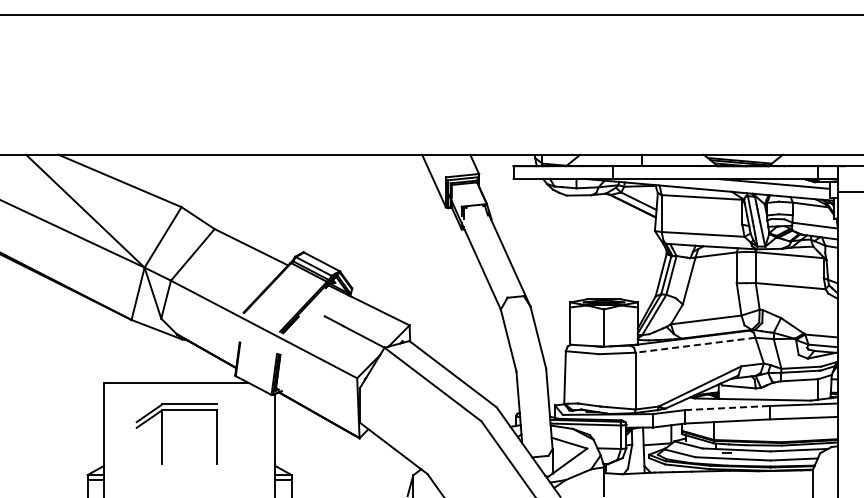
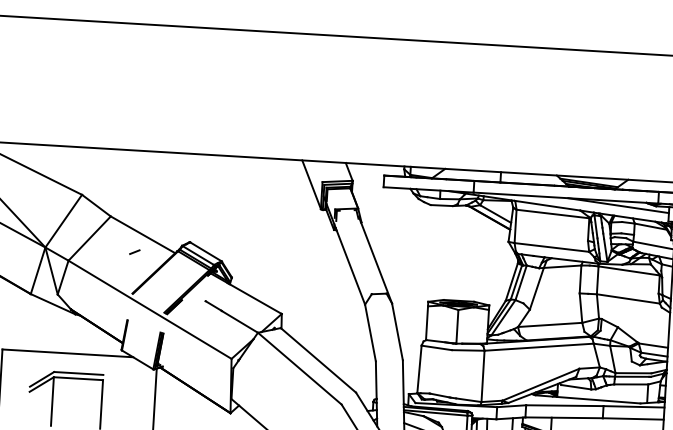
line: (243, 266) -> (134, 251), added
line: (695, 345) -> (539, 347), dashed -> solid
line: (727, 408) -> (564, 406), dashed -> solid

